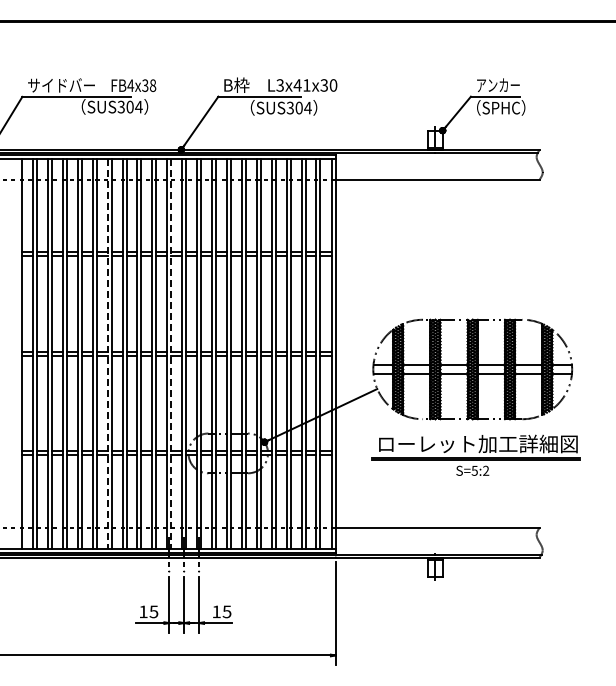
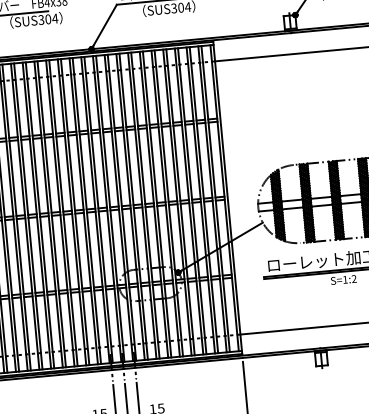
line: (107, 353) -> (48, 214), dashed -> solid
line: (171, 353) -> (98, 209), dashed -> solid
text: (474, 470) -> (345, 279), S=5:2 -> S=1:2

